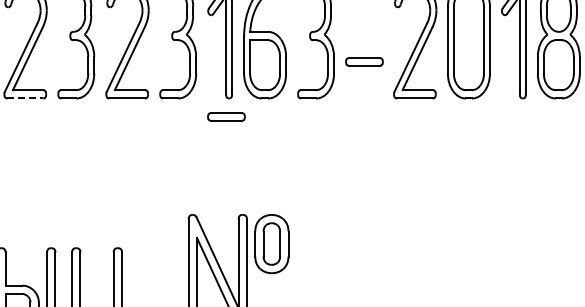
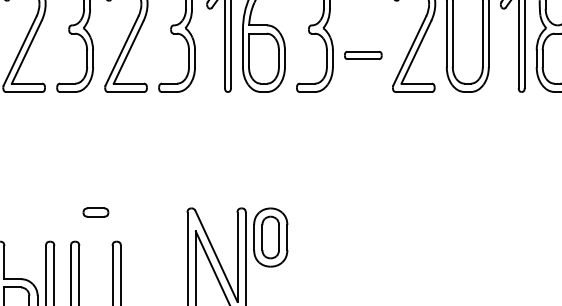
line: (25, 98) -> (24, 92), dashed -> solid
part: (226, 116) -> (225, 110), removed
part: (96, 219) -> (95, 213), added

